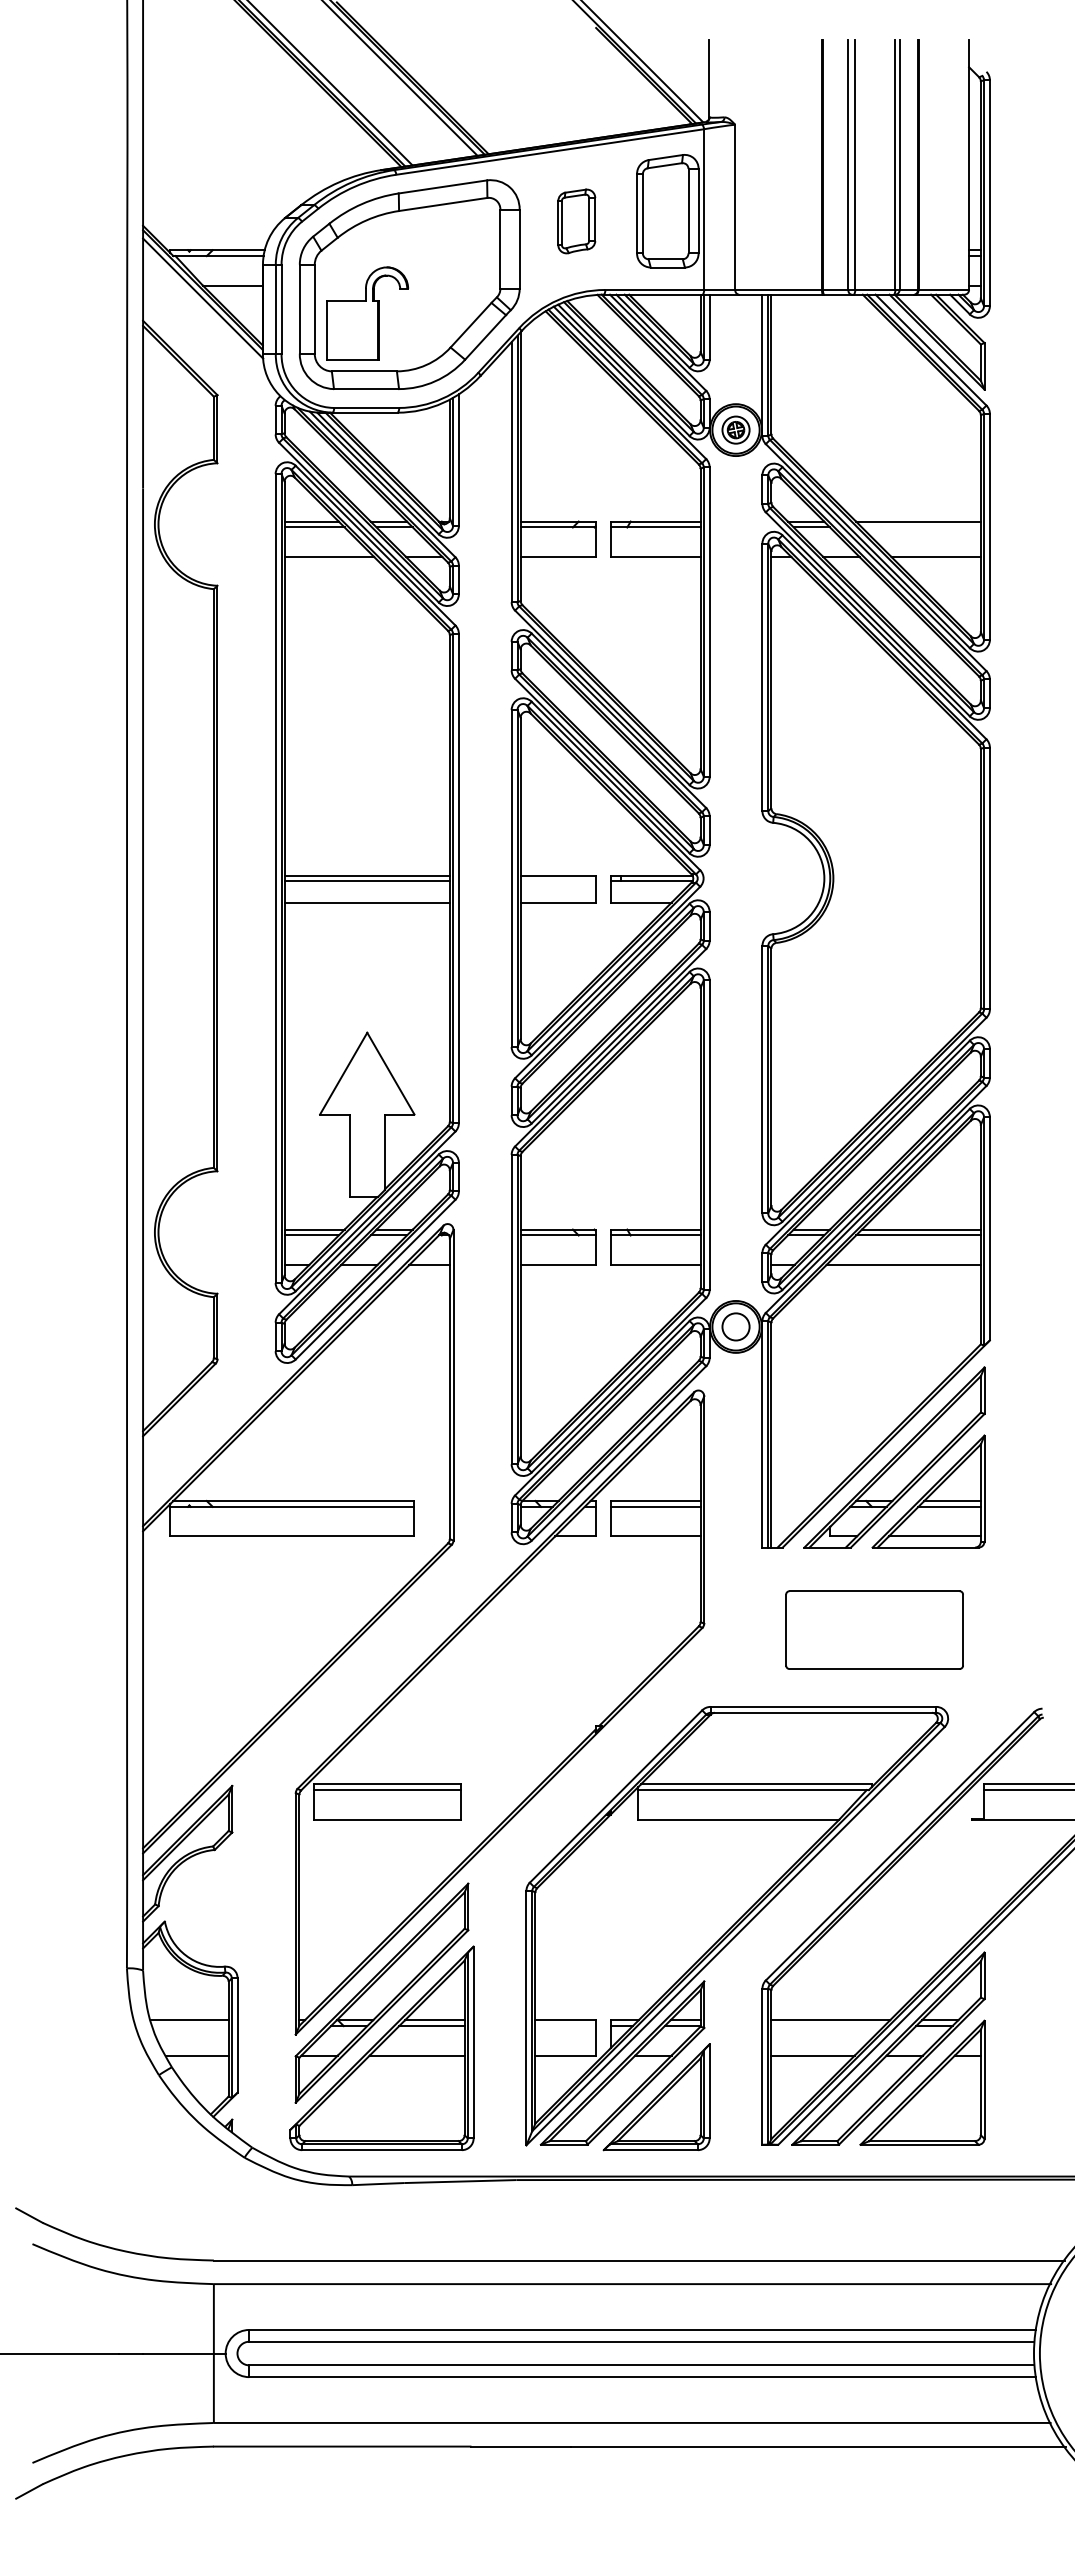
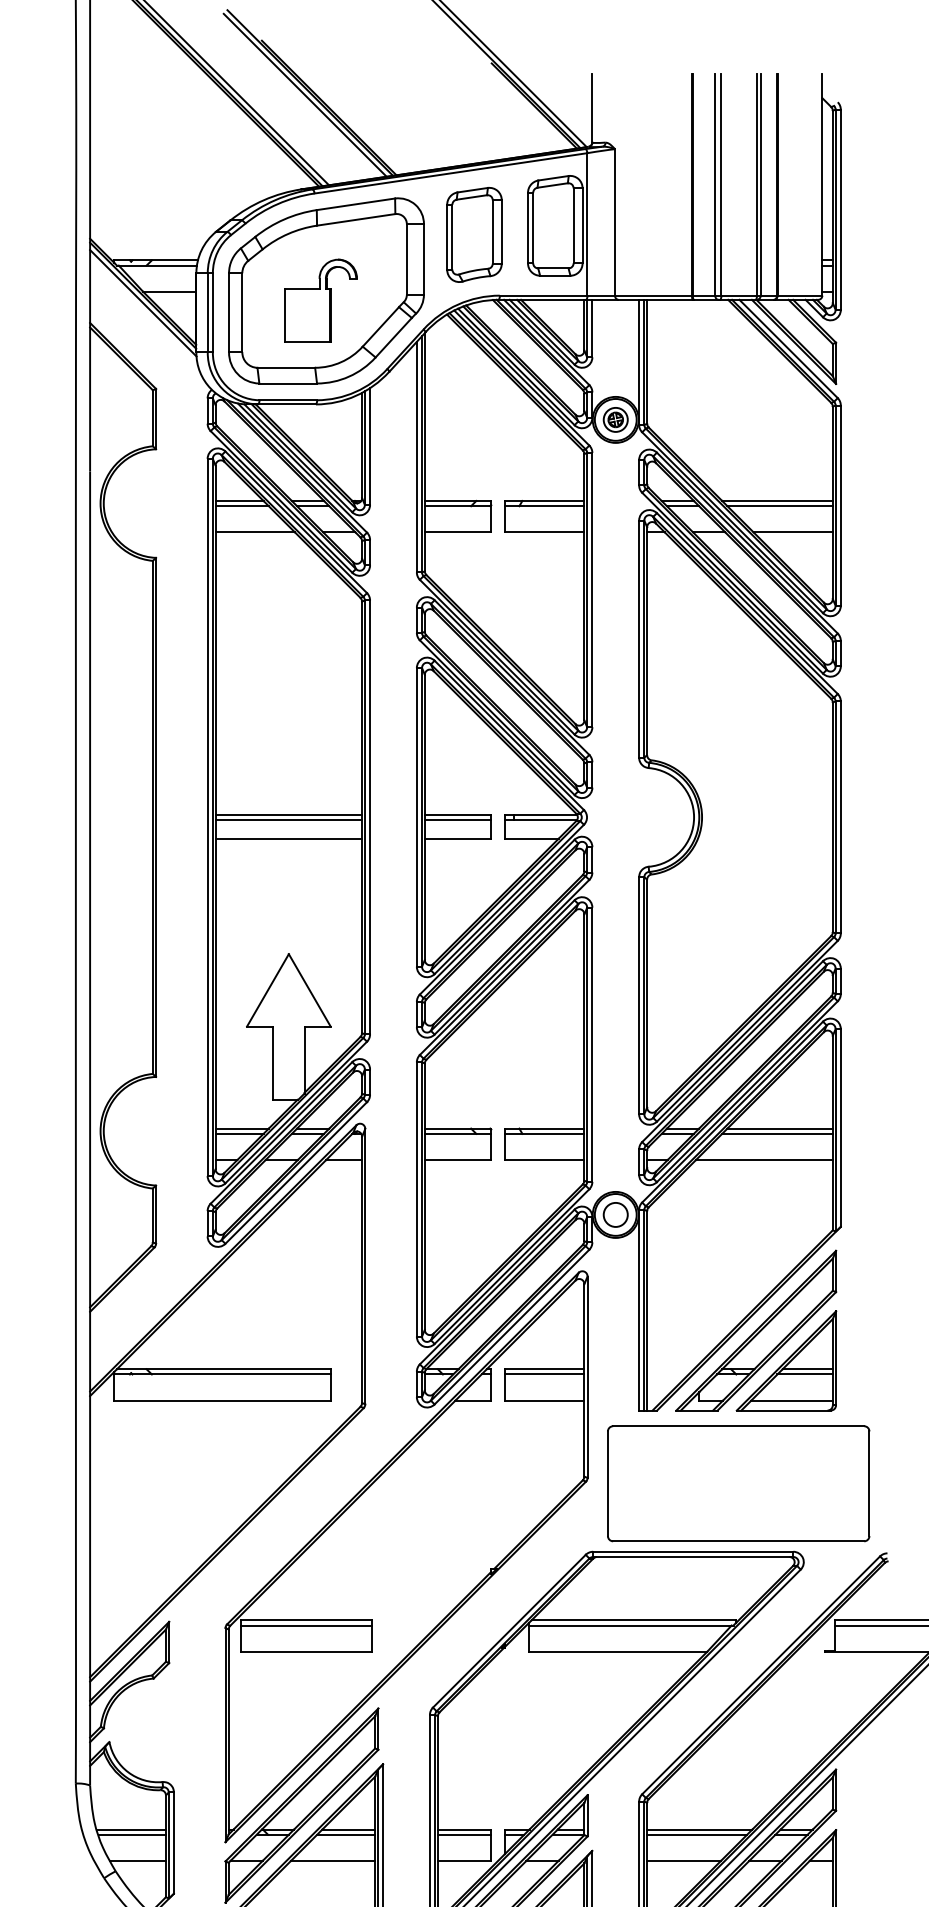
part: (576, 221) -> (474, 234), size x1.67
part: (367, 313) -> (320, 300), moved
line: (920, 527) -> (779, 506), added
line: (557, 881) -> (457, 820), added
part: (874, 1629) -> (738, 1483), size x1.67
line: (190, 2026) -> (132, 1835), added
line: (565, 2026) -> (464, 1835), added
line: (827, 2026) -> (696, 1835), added

